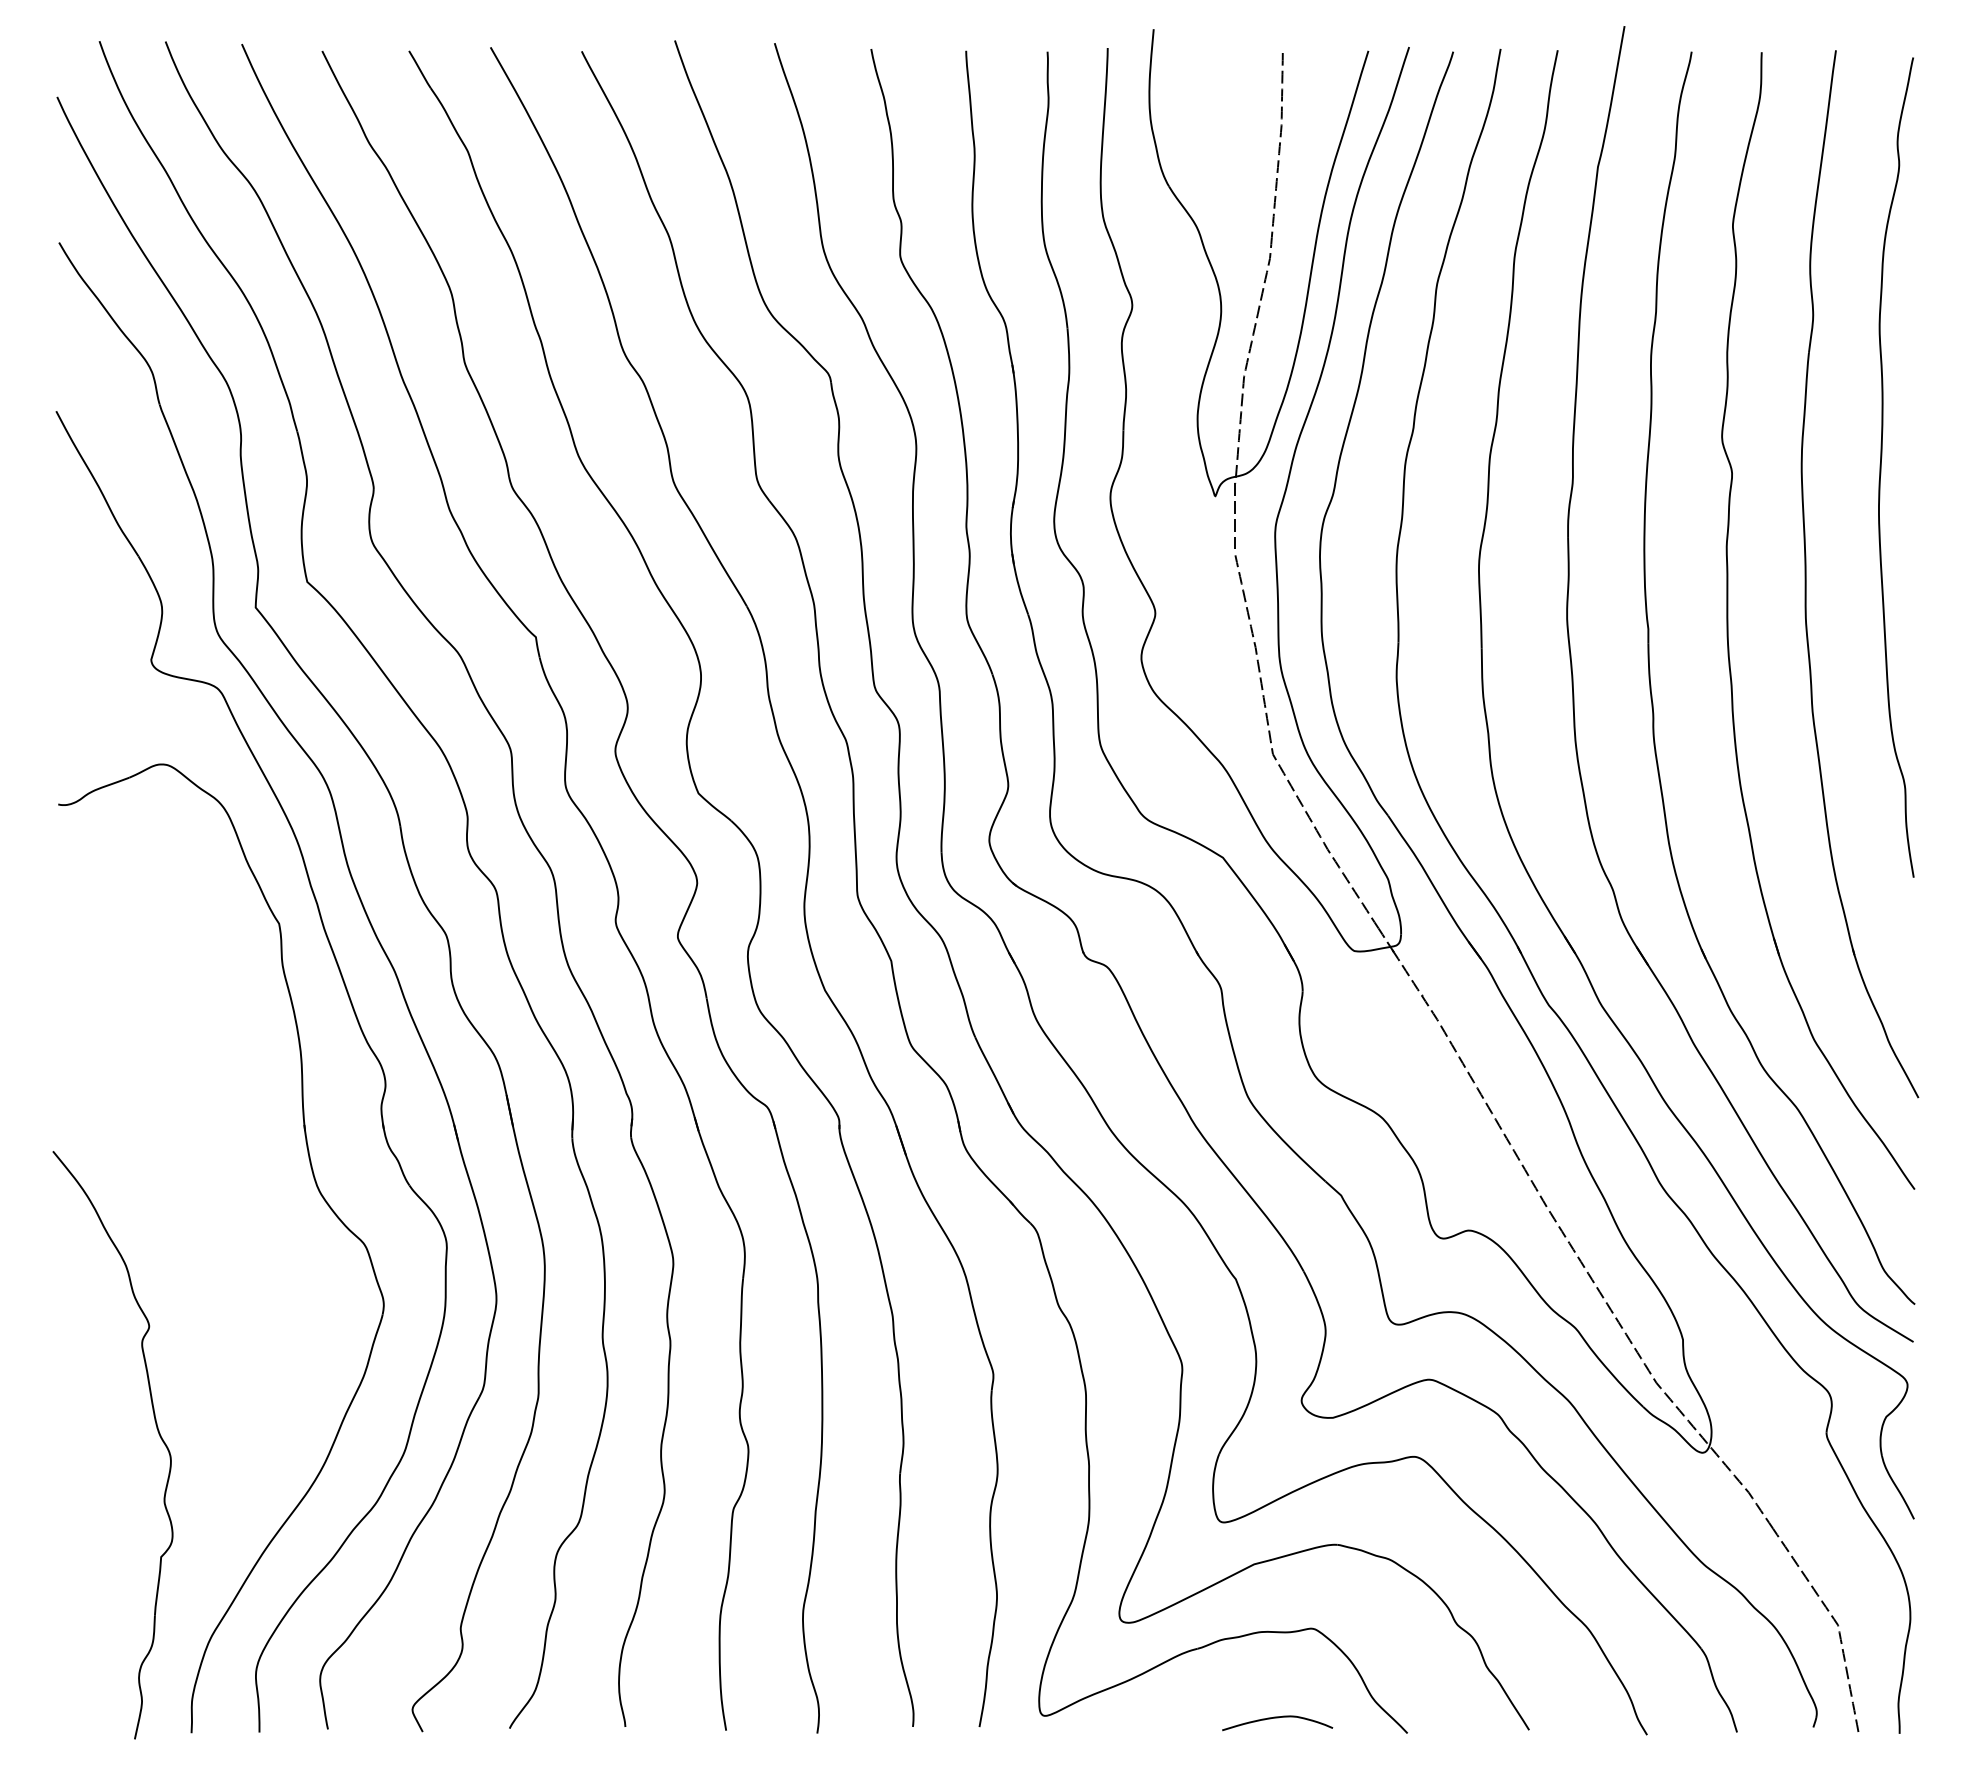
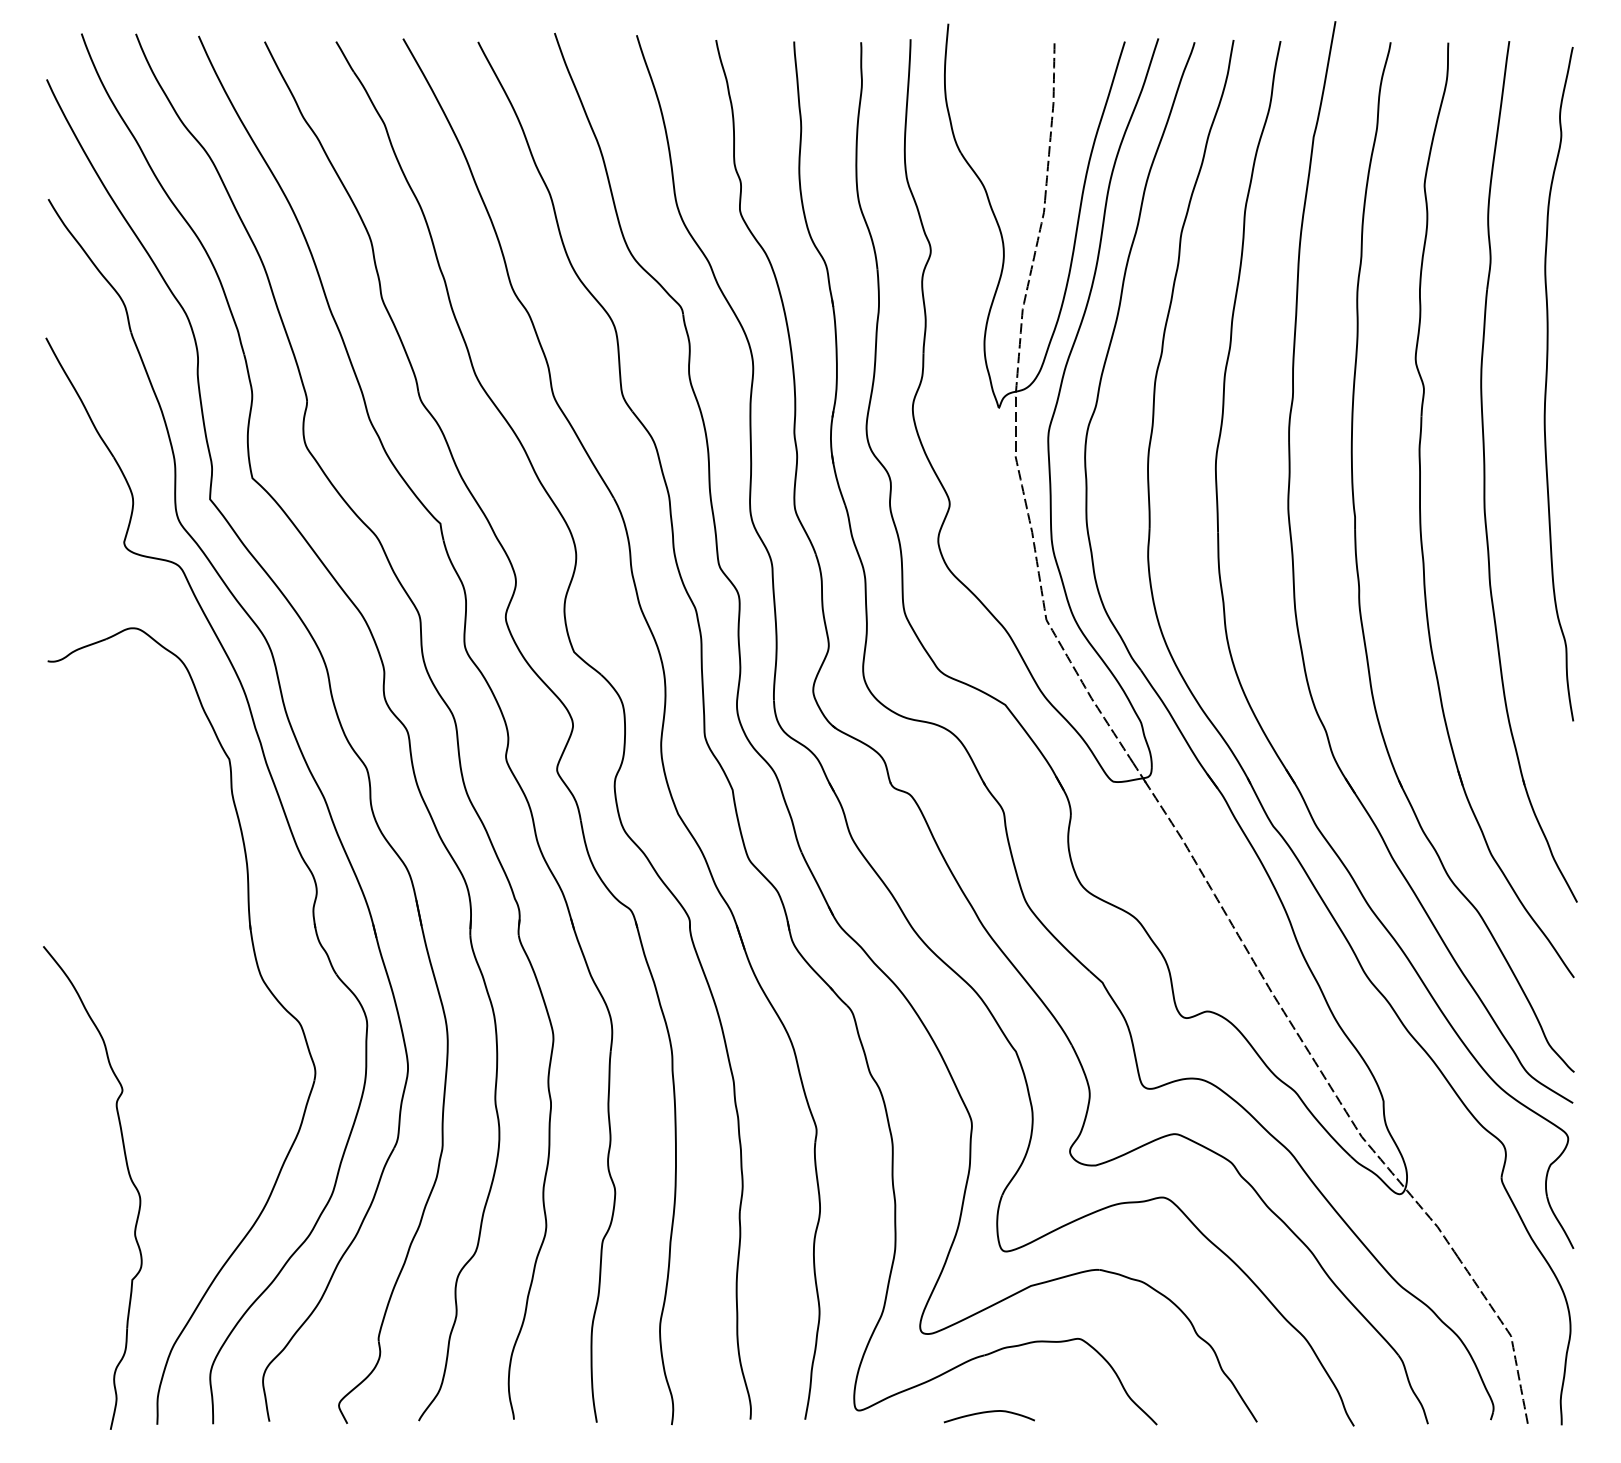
curve: (1277, 1718) -> (989, 1412), moved

